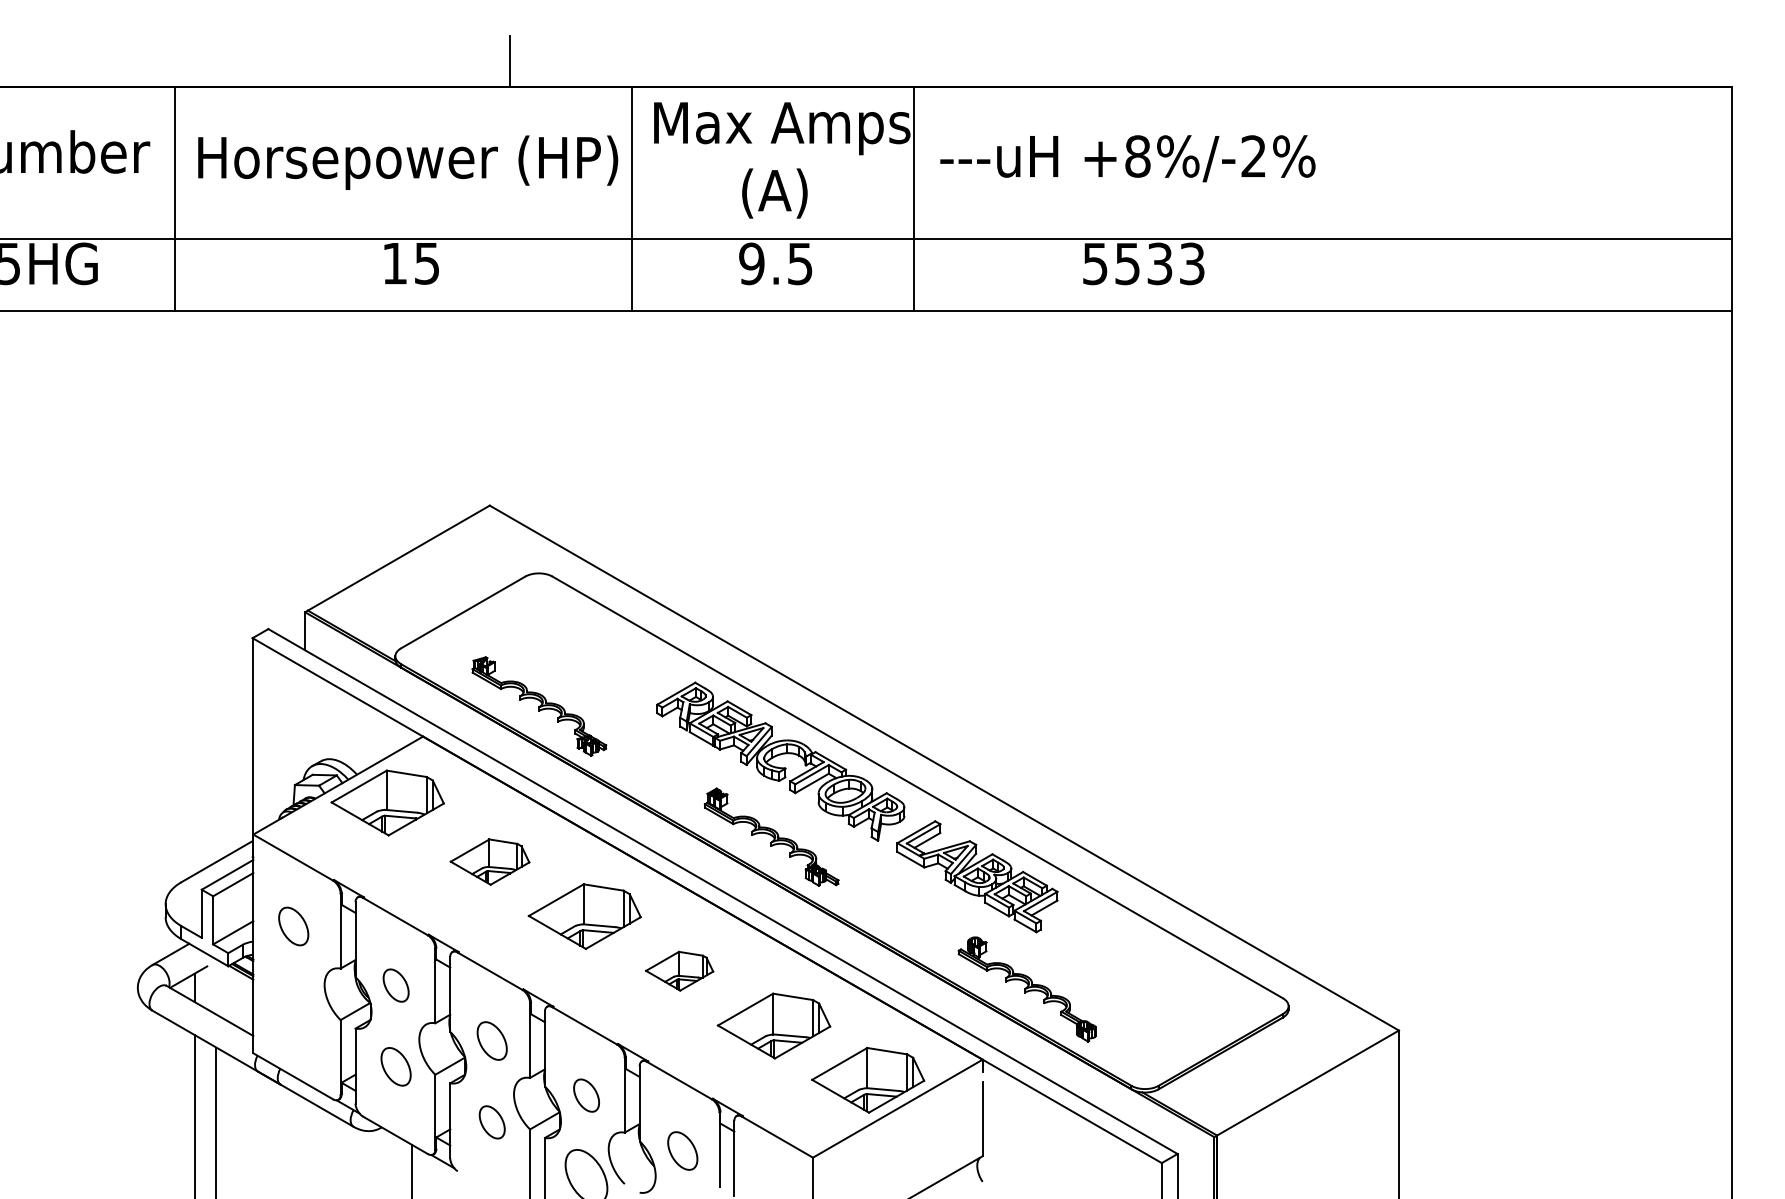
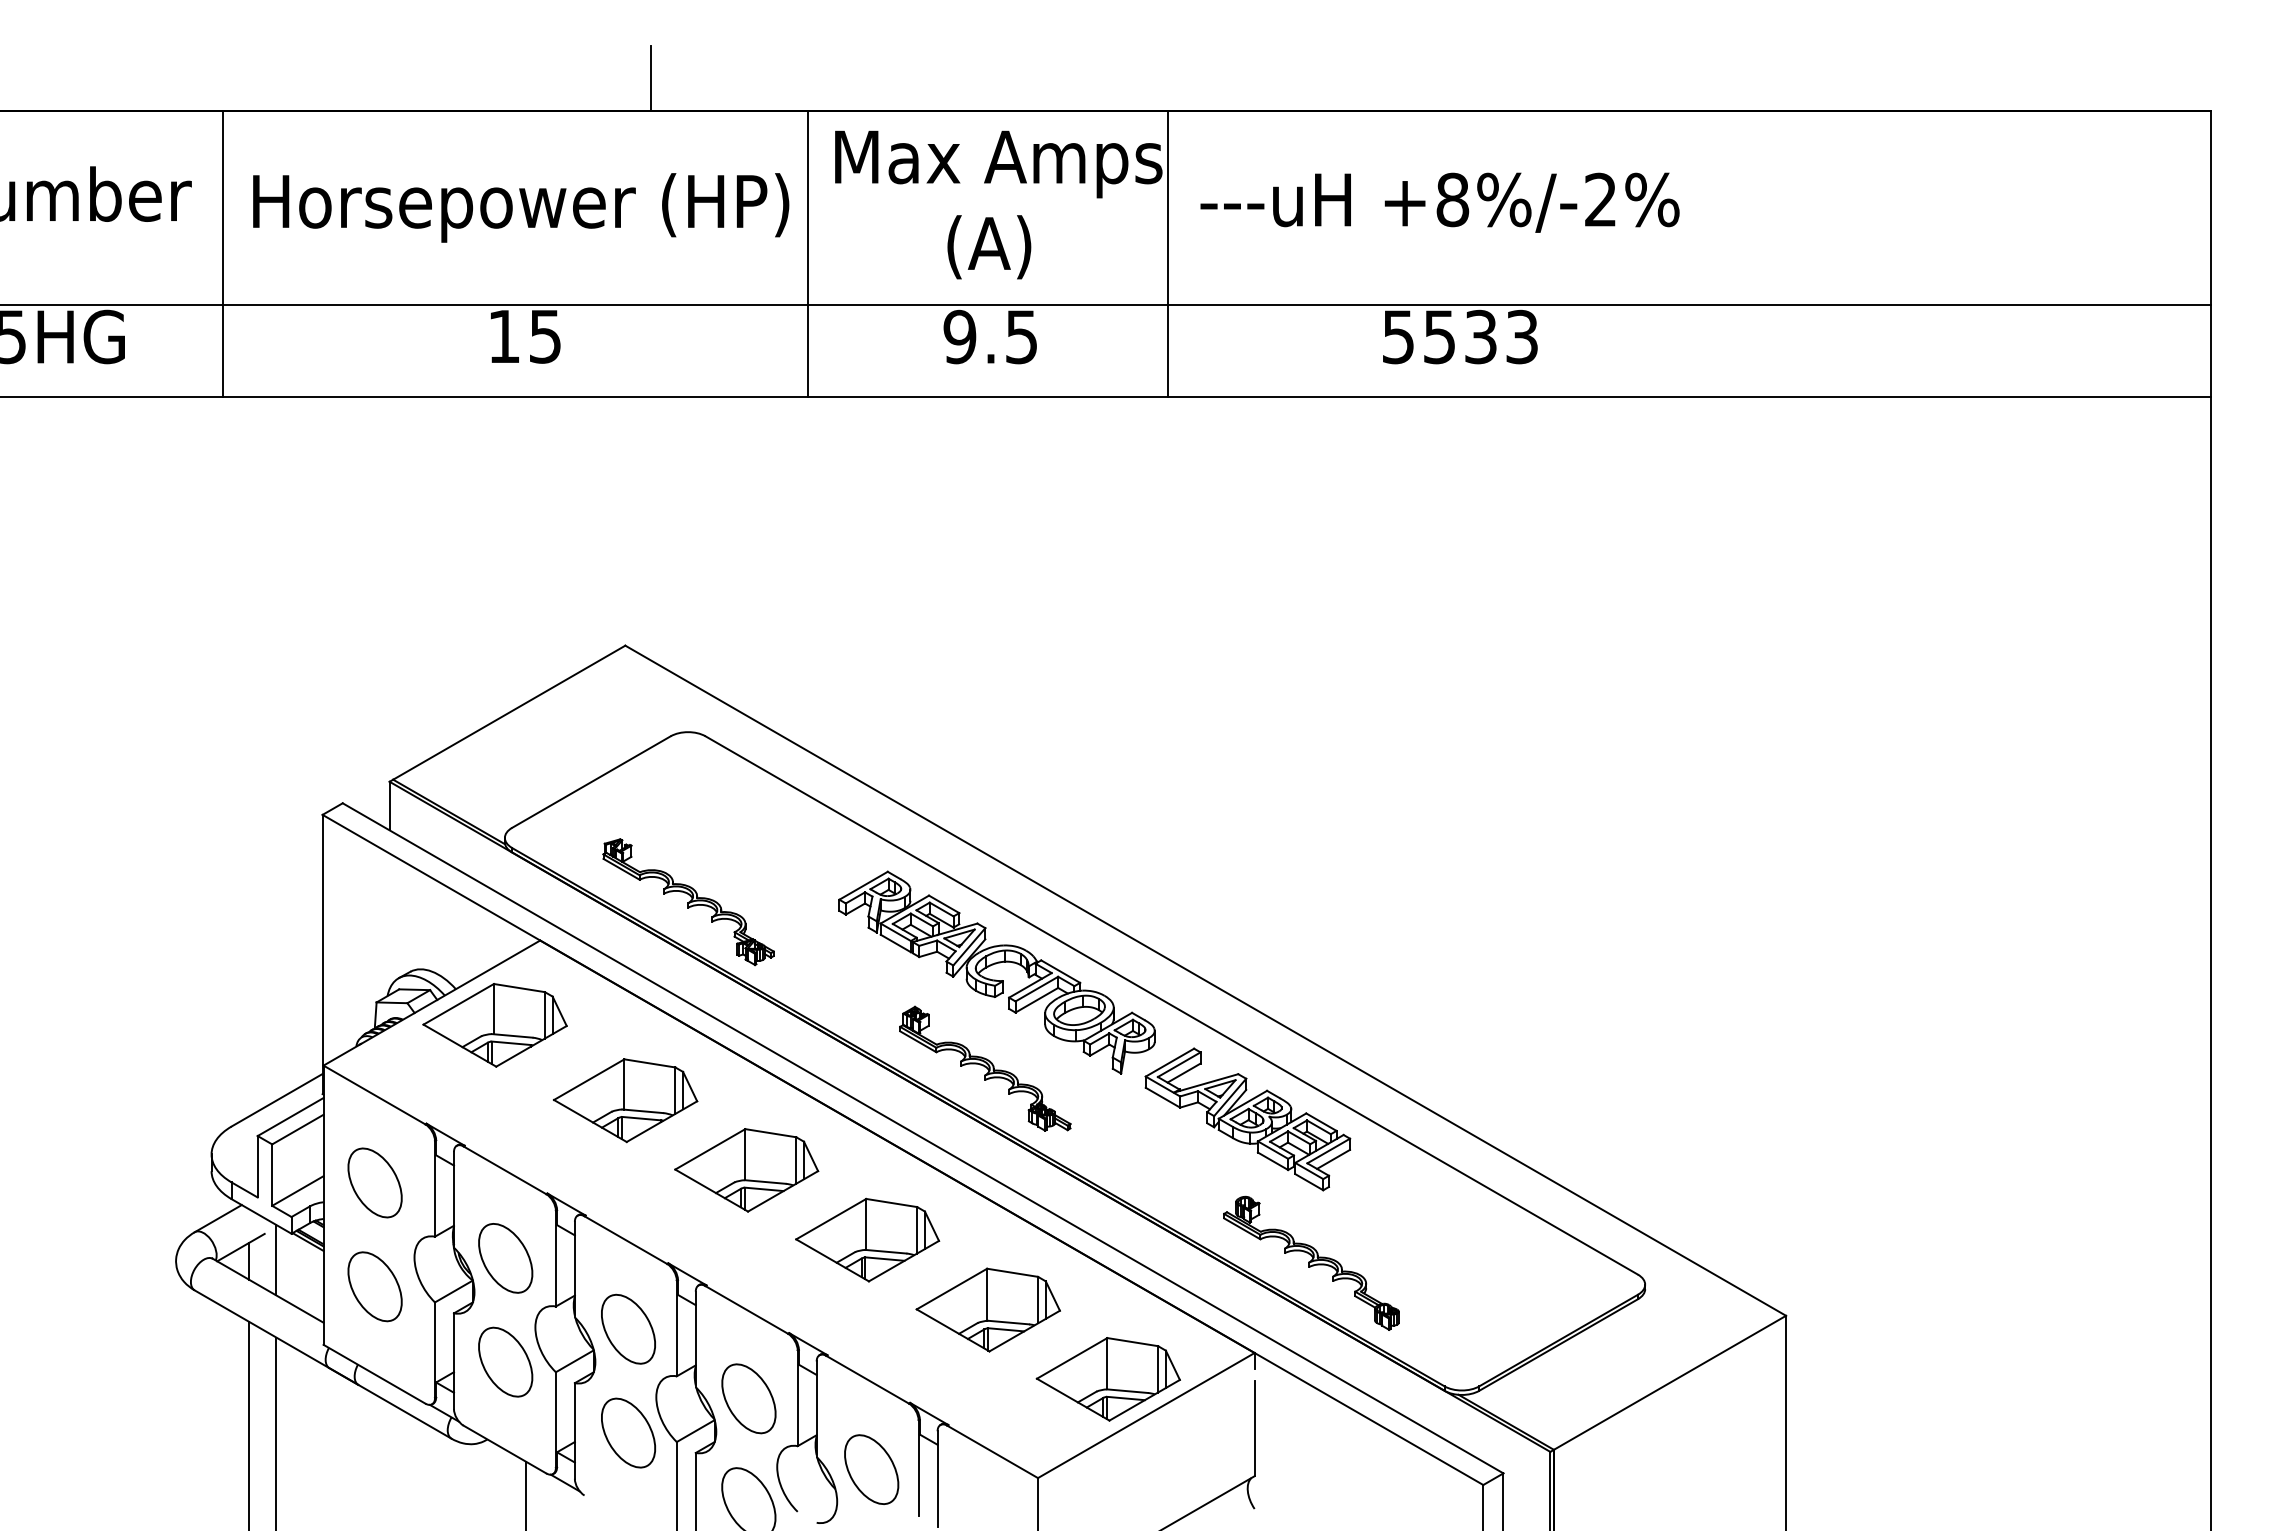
part: (489, 861) -> (625, 1100), size x1.43
part: (293, 926) -> (374, 1182), size x1.43
part: (679, 970) -> (867, 1239), size x1.67
part: (395, 985) -> (505, 1258), size x1.67
line: (216, 987) -> (276, 1260), added
part: (293, 1007) -> (374, 1286), added
part: (492, 1040) -> (628, 1328), size x1.43
part: (395, 1066) -> (505, 1361), size x1.43
part: (586, 1095) -> (748, 1398), size x1.67
part: (492, 1121) -> (628, 1432), size x1.67
part: (682, 1150) -> (871, 1469), size x1.43

